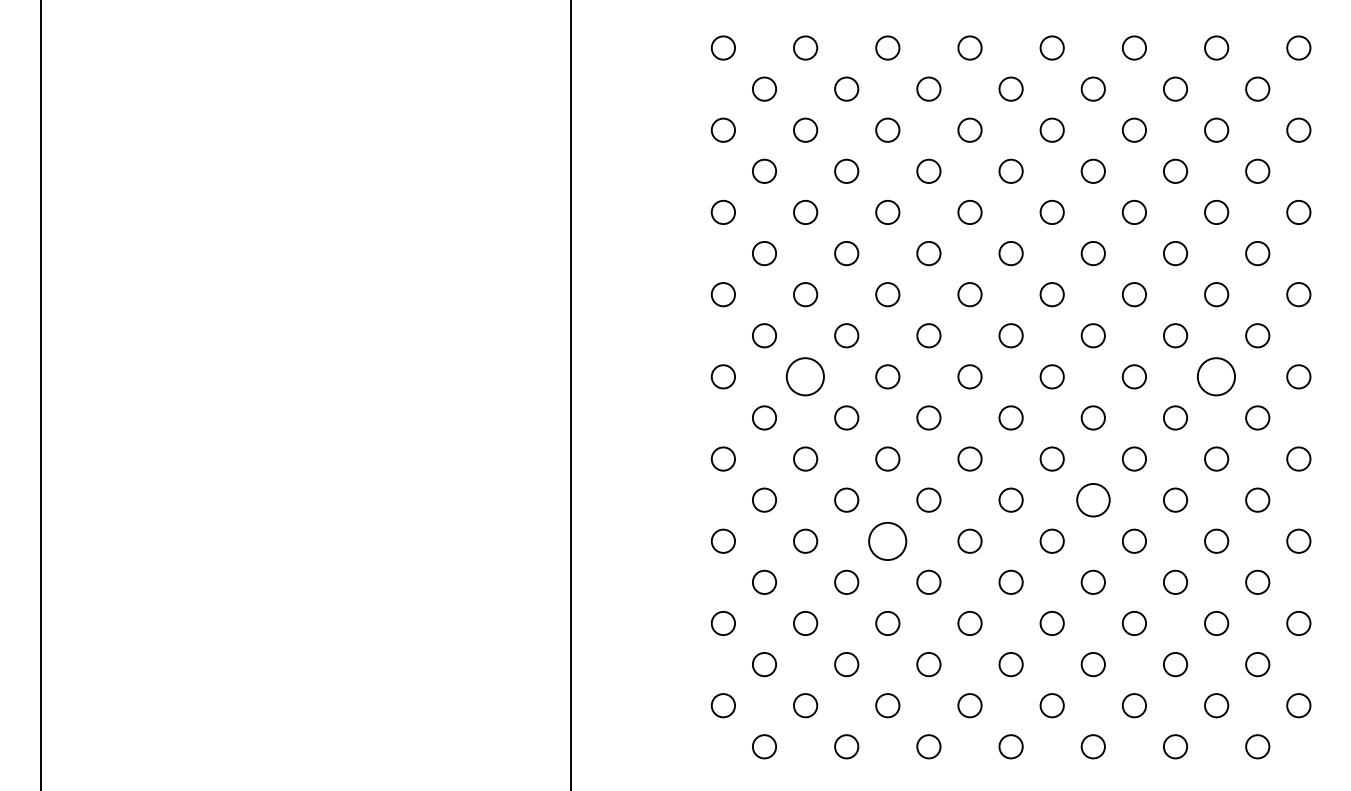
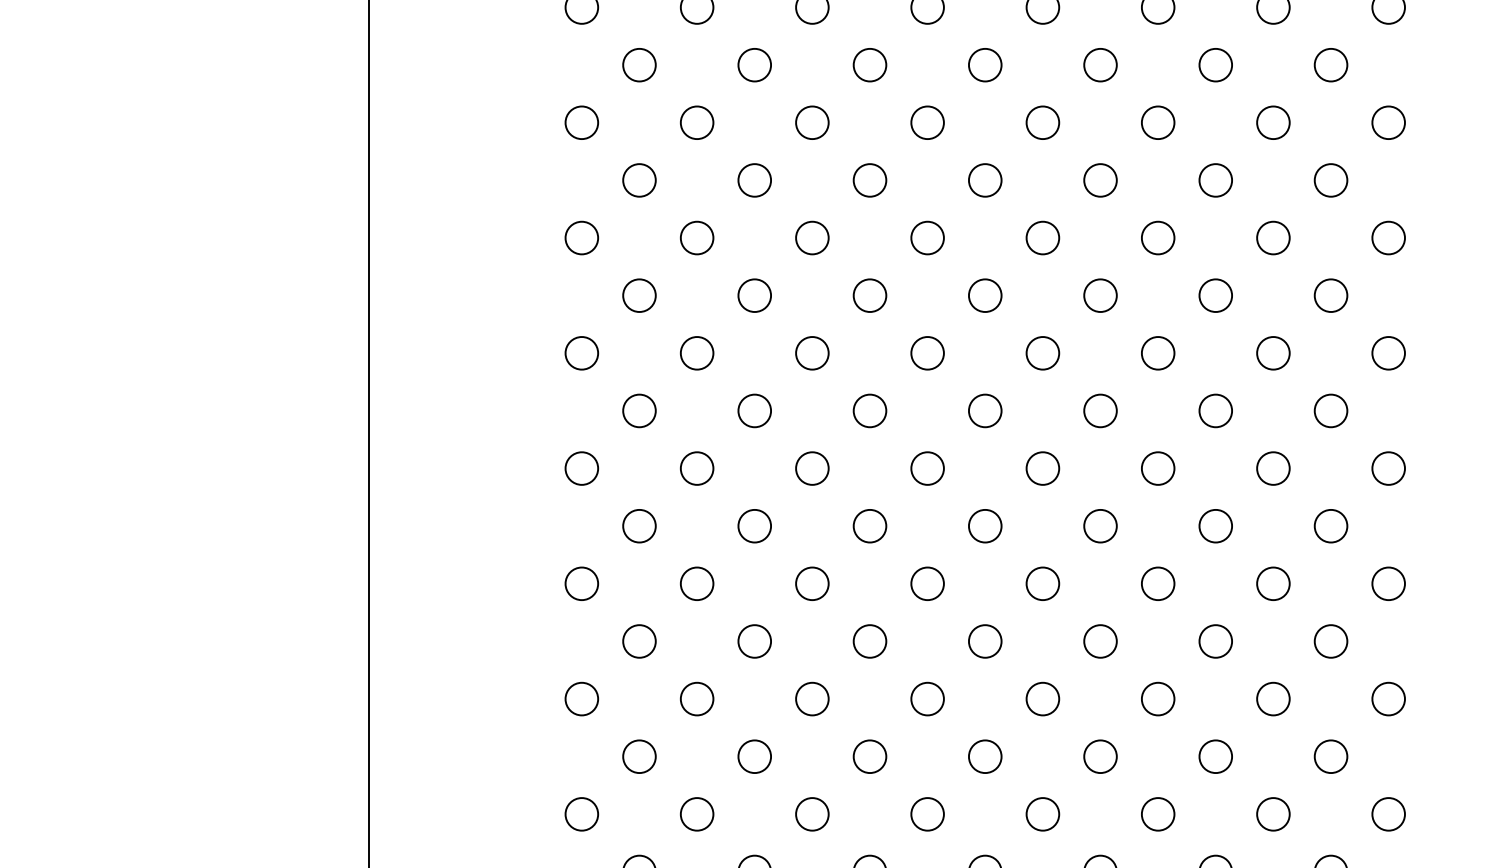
circle: (805, 376) -> (696, 352), size x0.62
circle: (1216, 376) -> (1273, 352), size x0.62
circle: (1092, 499) -> (1099, 525), size x0.71
circle: (887, 540) -> (811, 582), size x0.62

